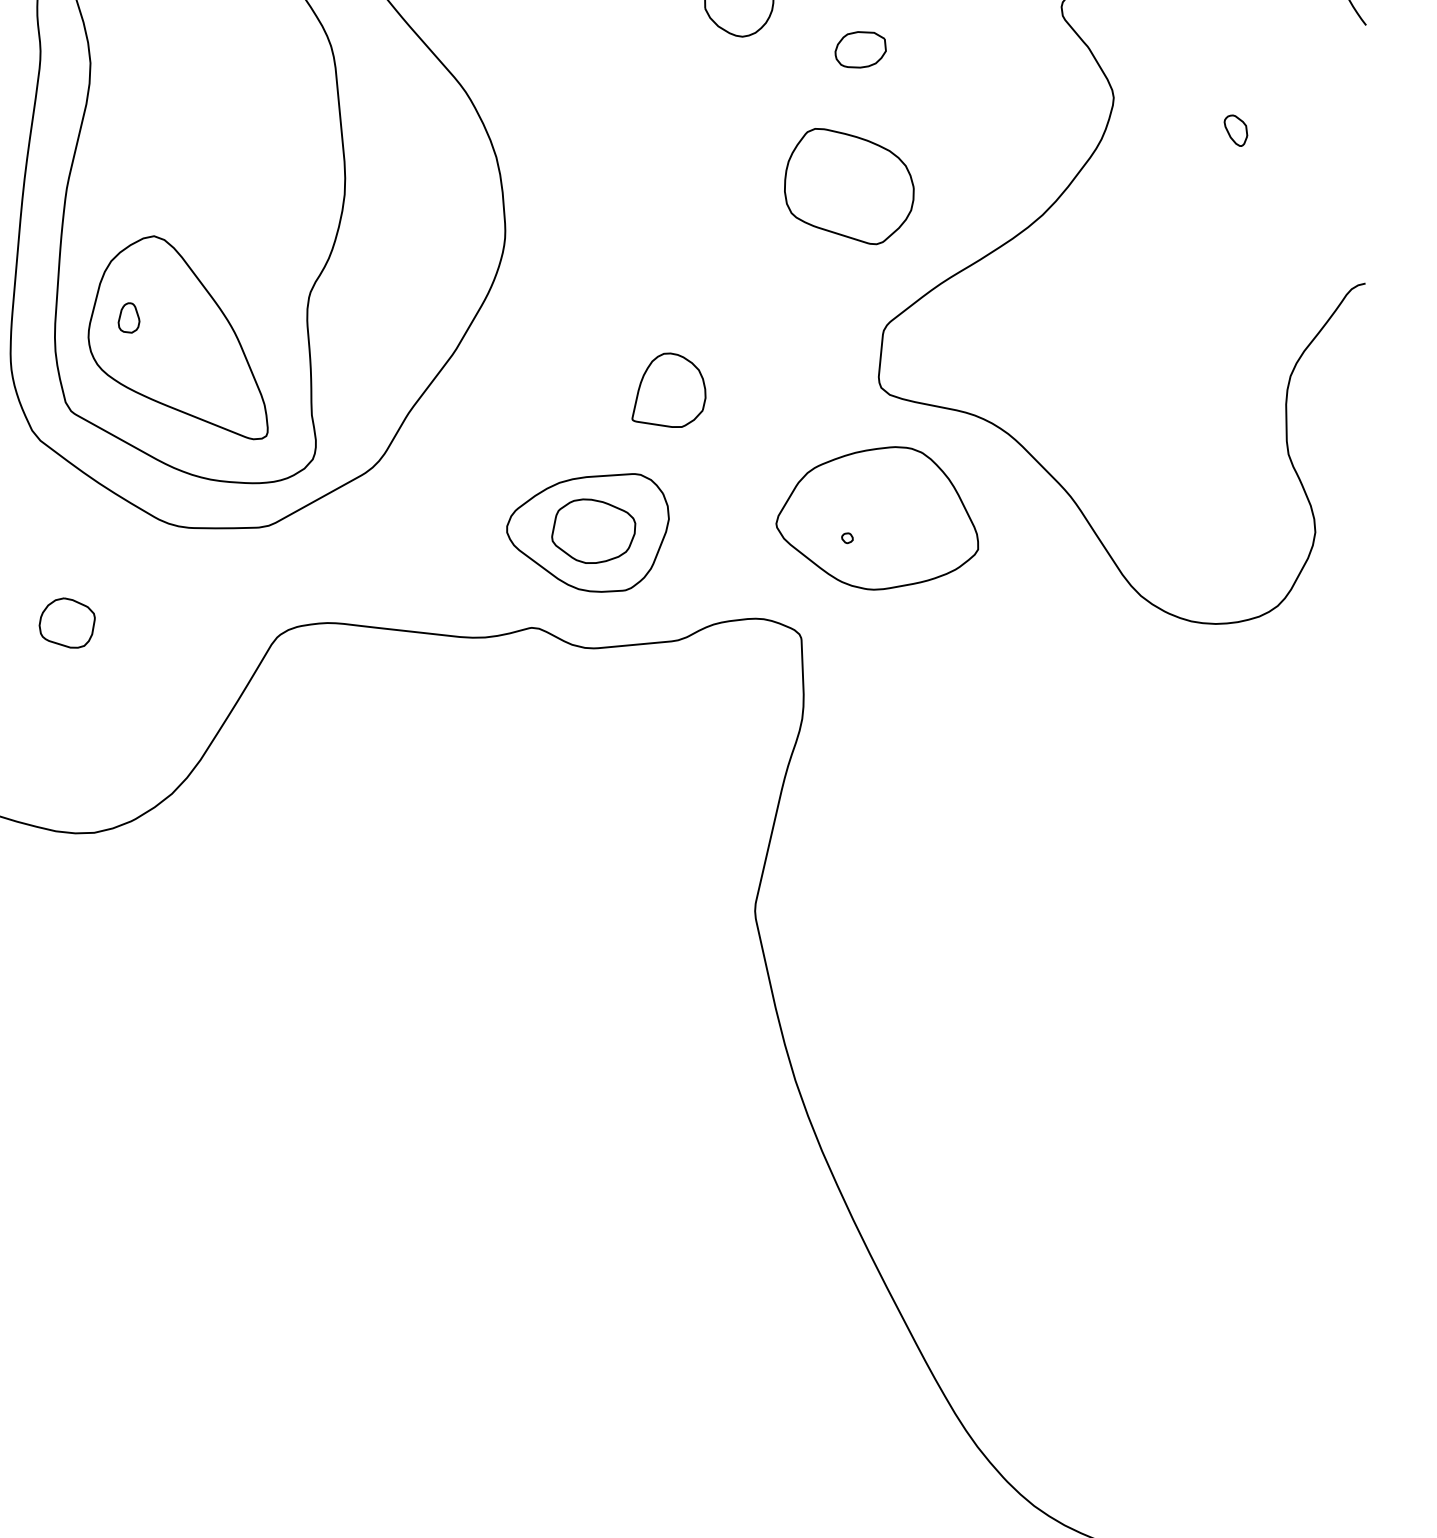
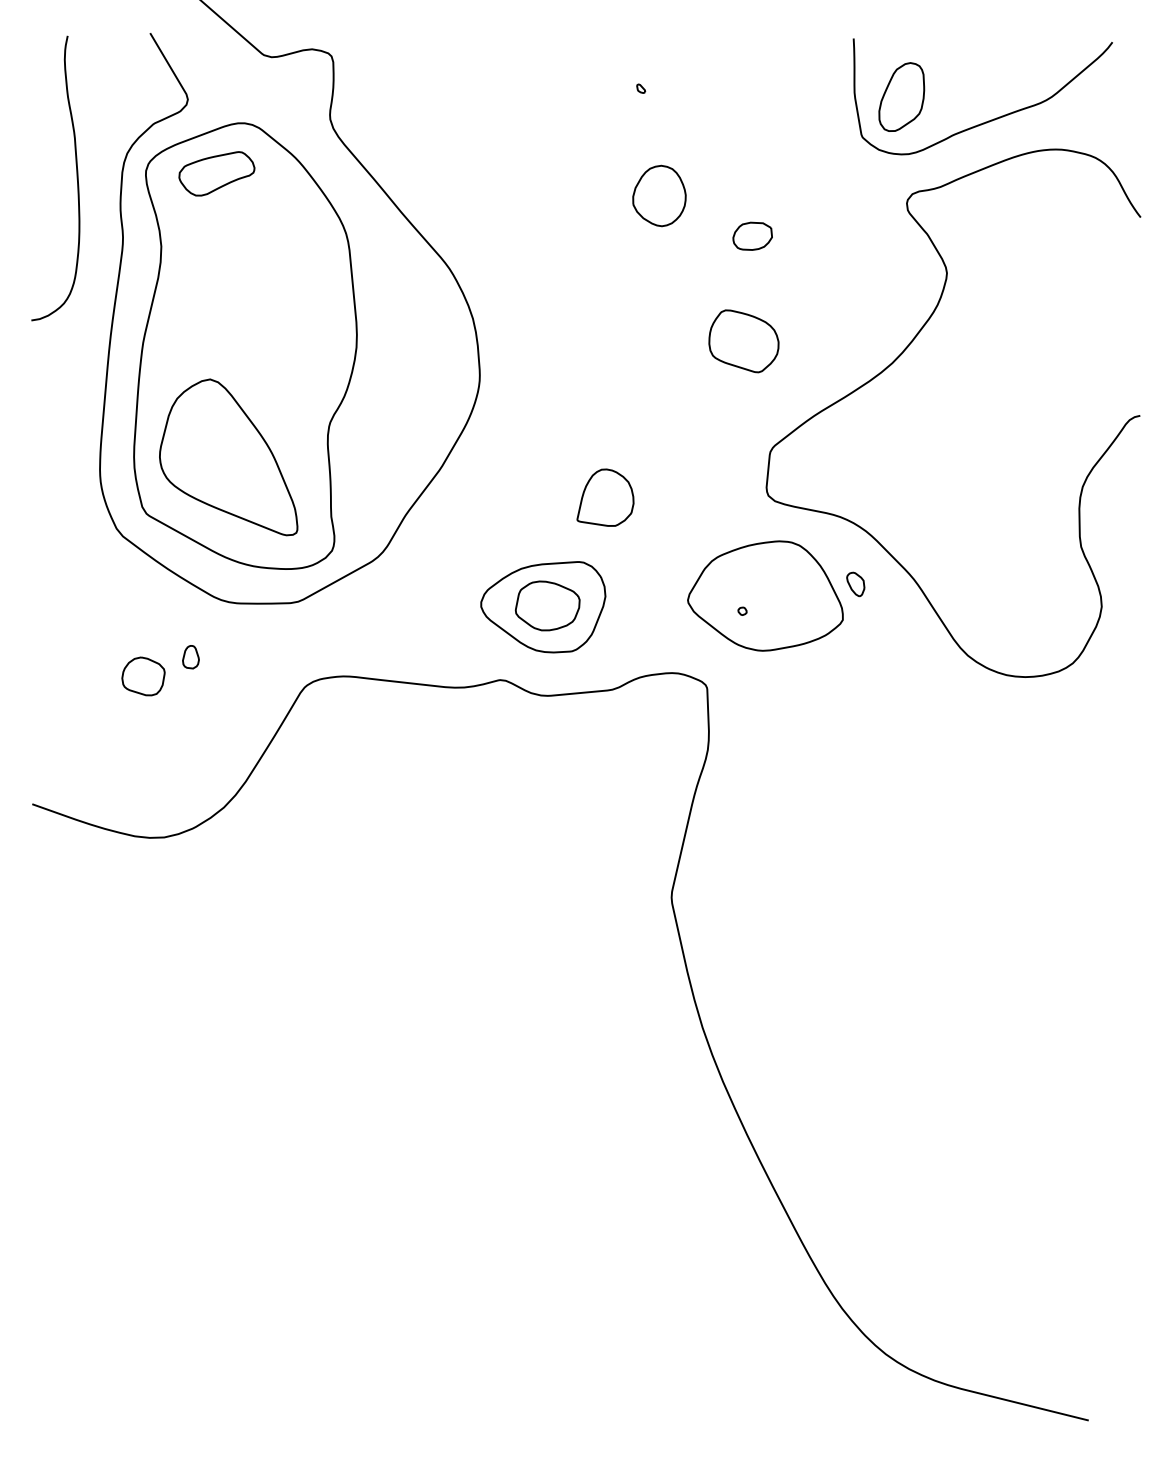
part: (1235, 130) -> (855, 584), moved
part: (848, 186) -> (743, 341), size x0.7
part: (128, 318) -> (190, 657), moved

